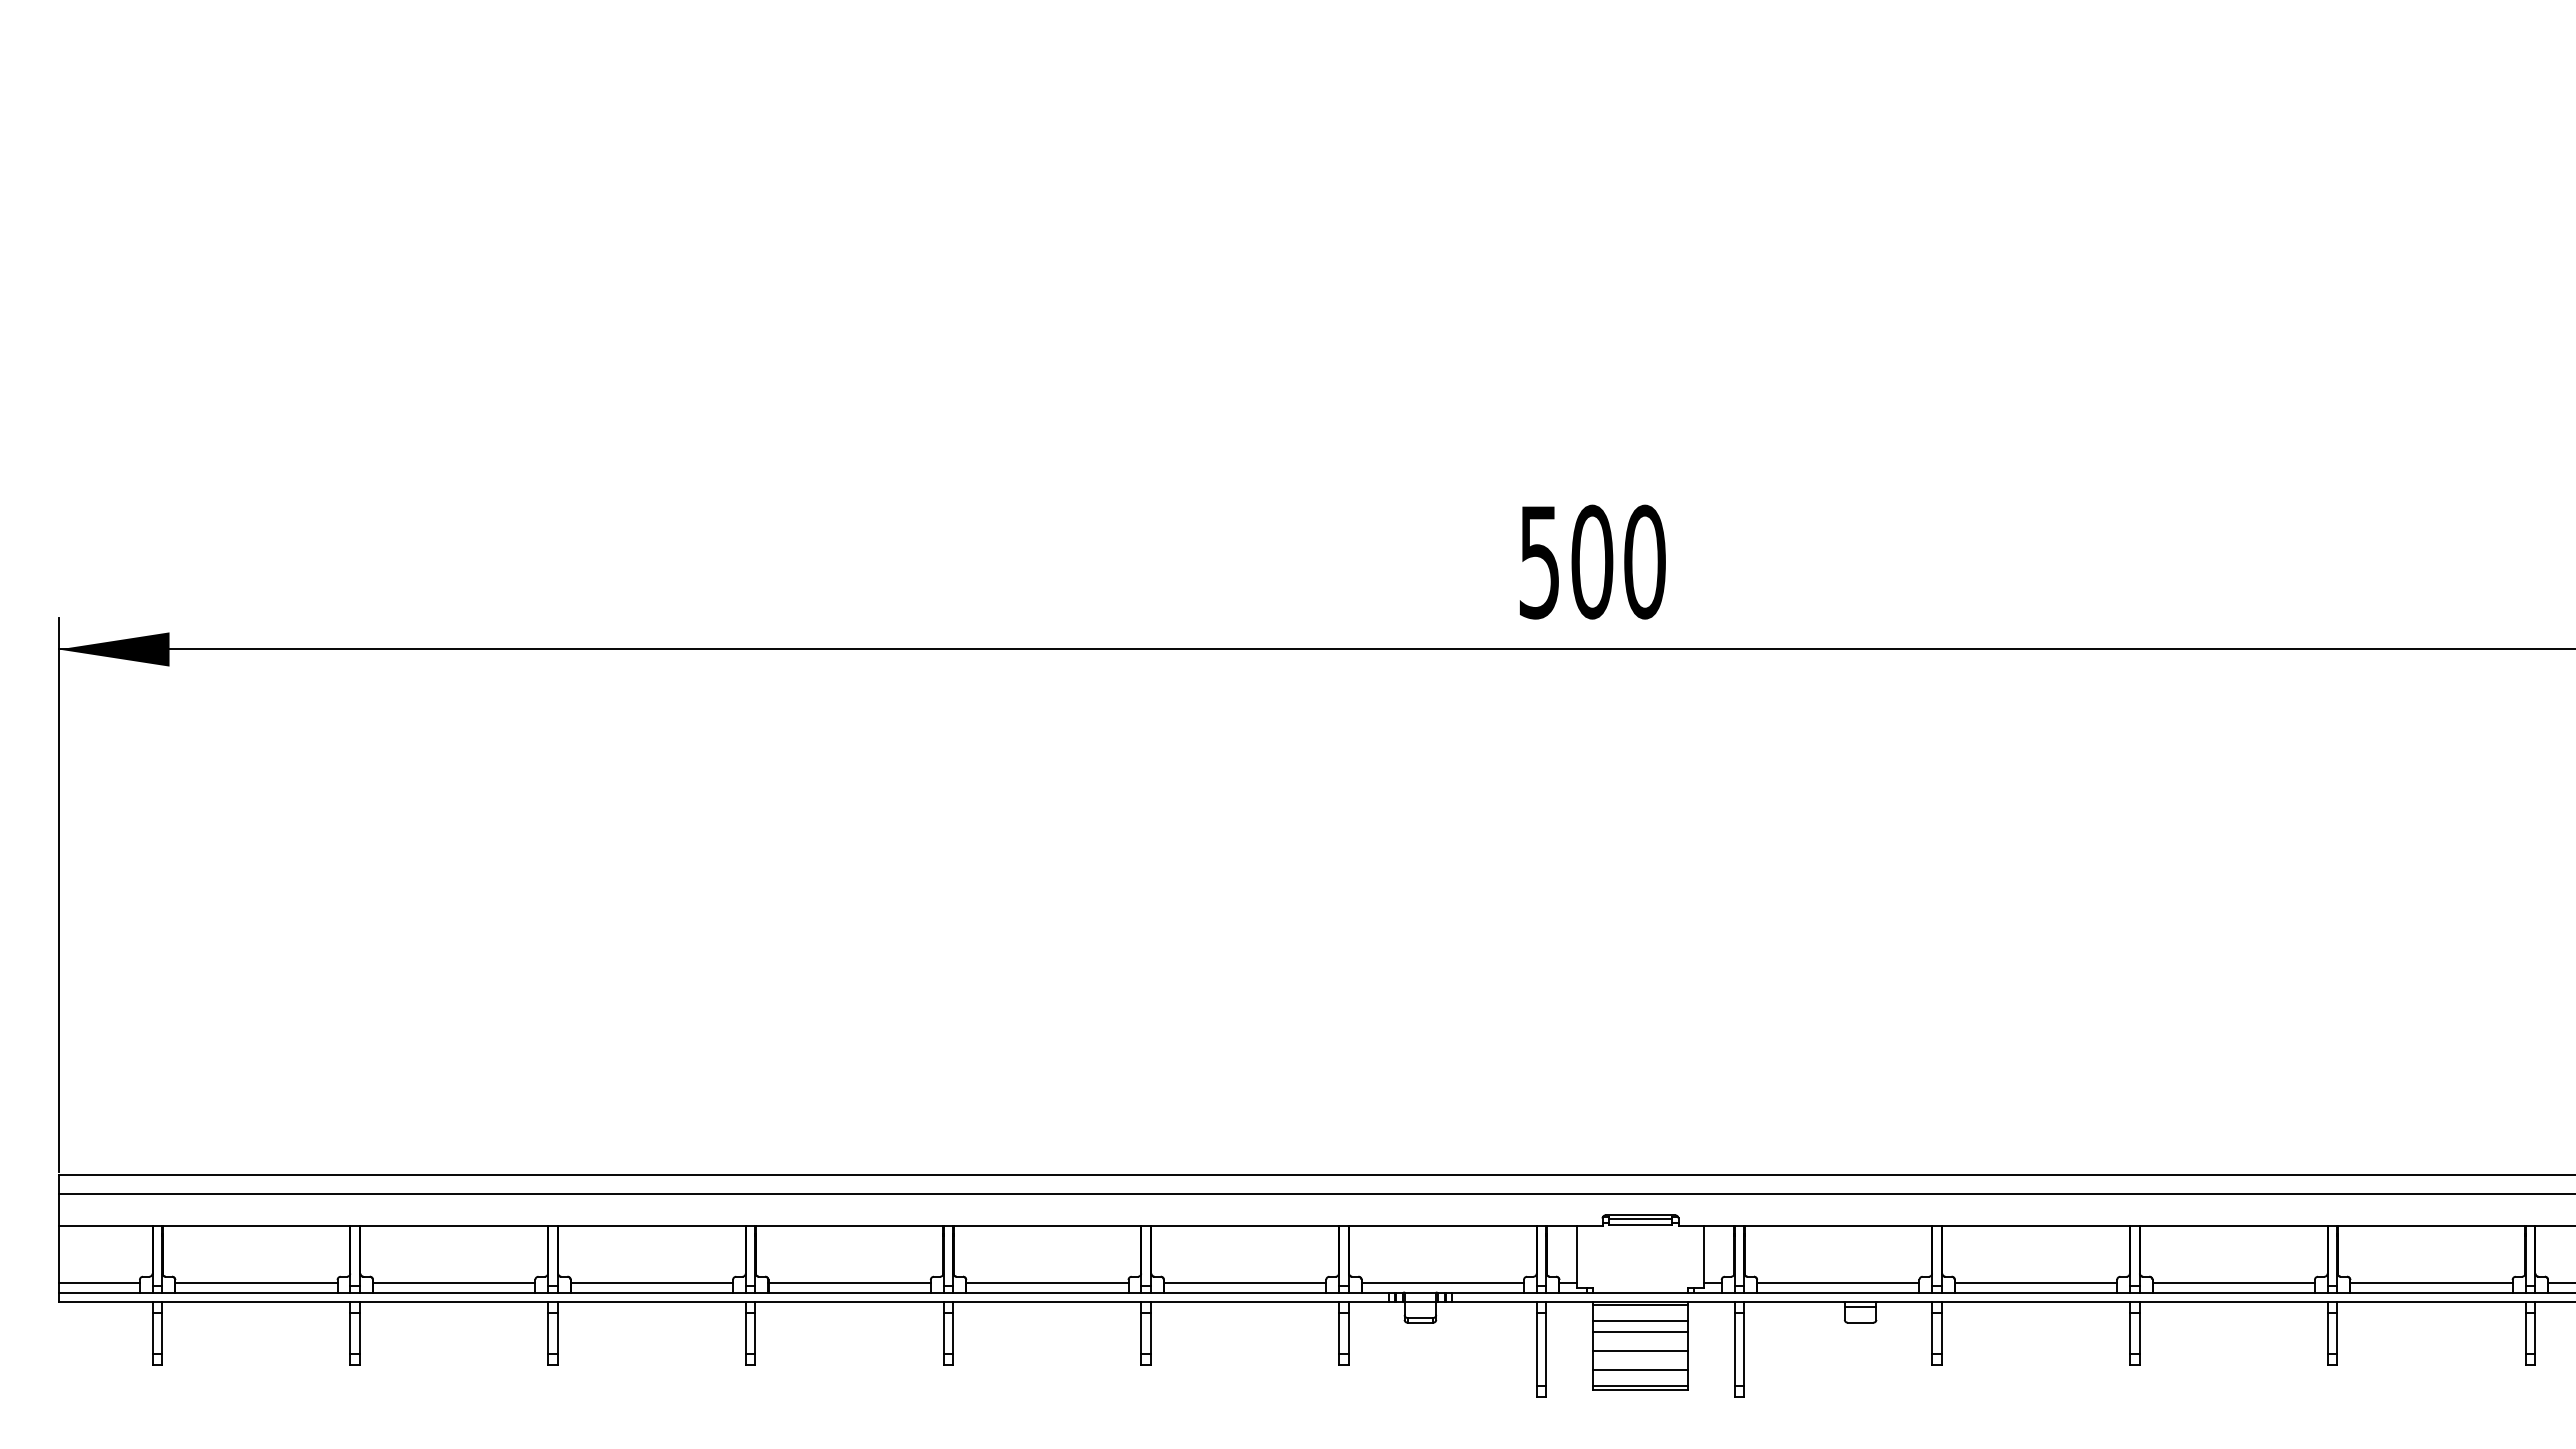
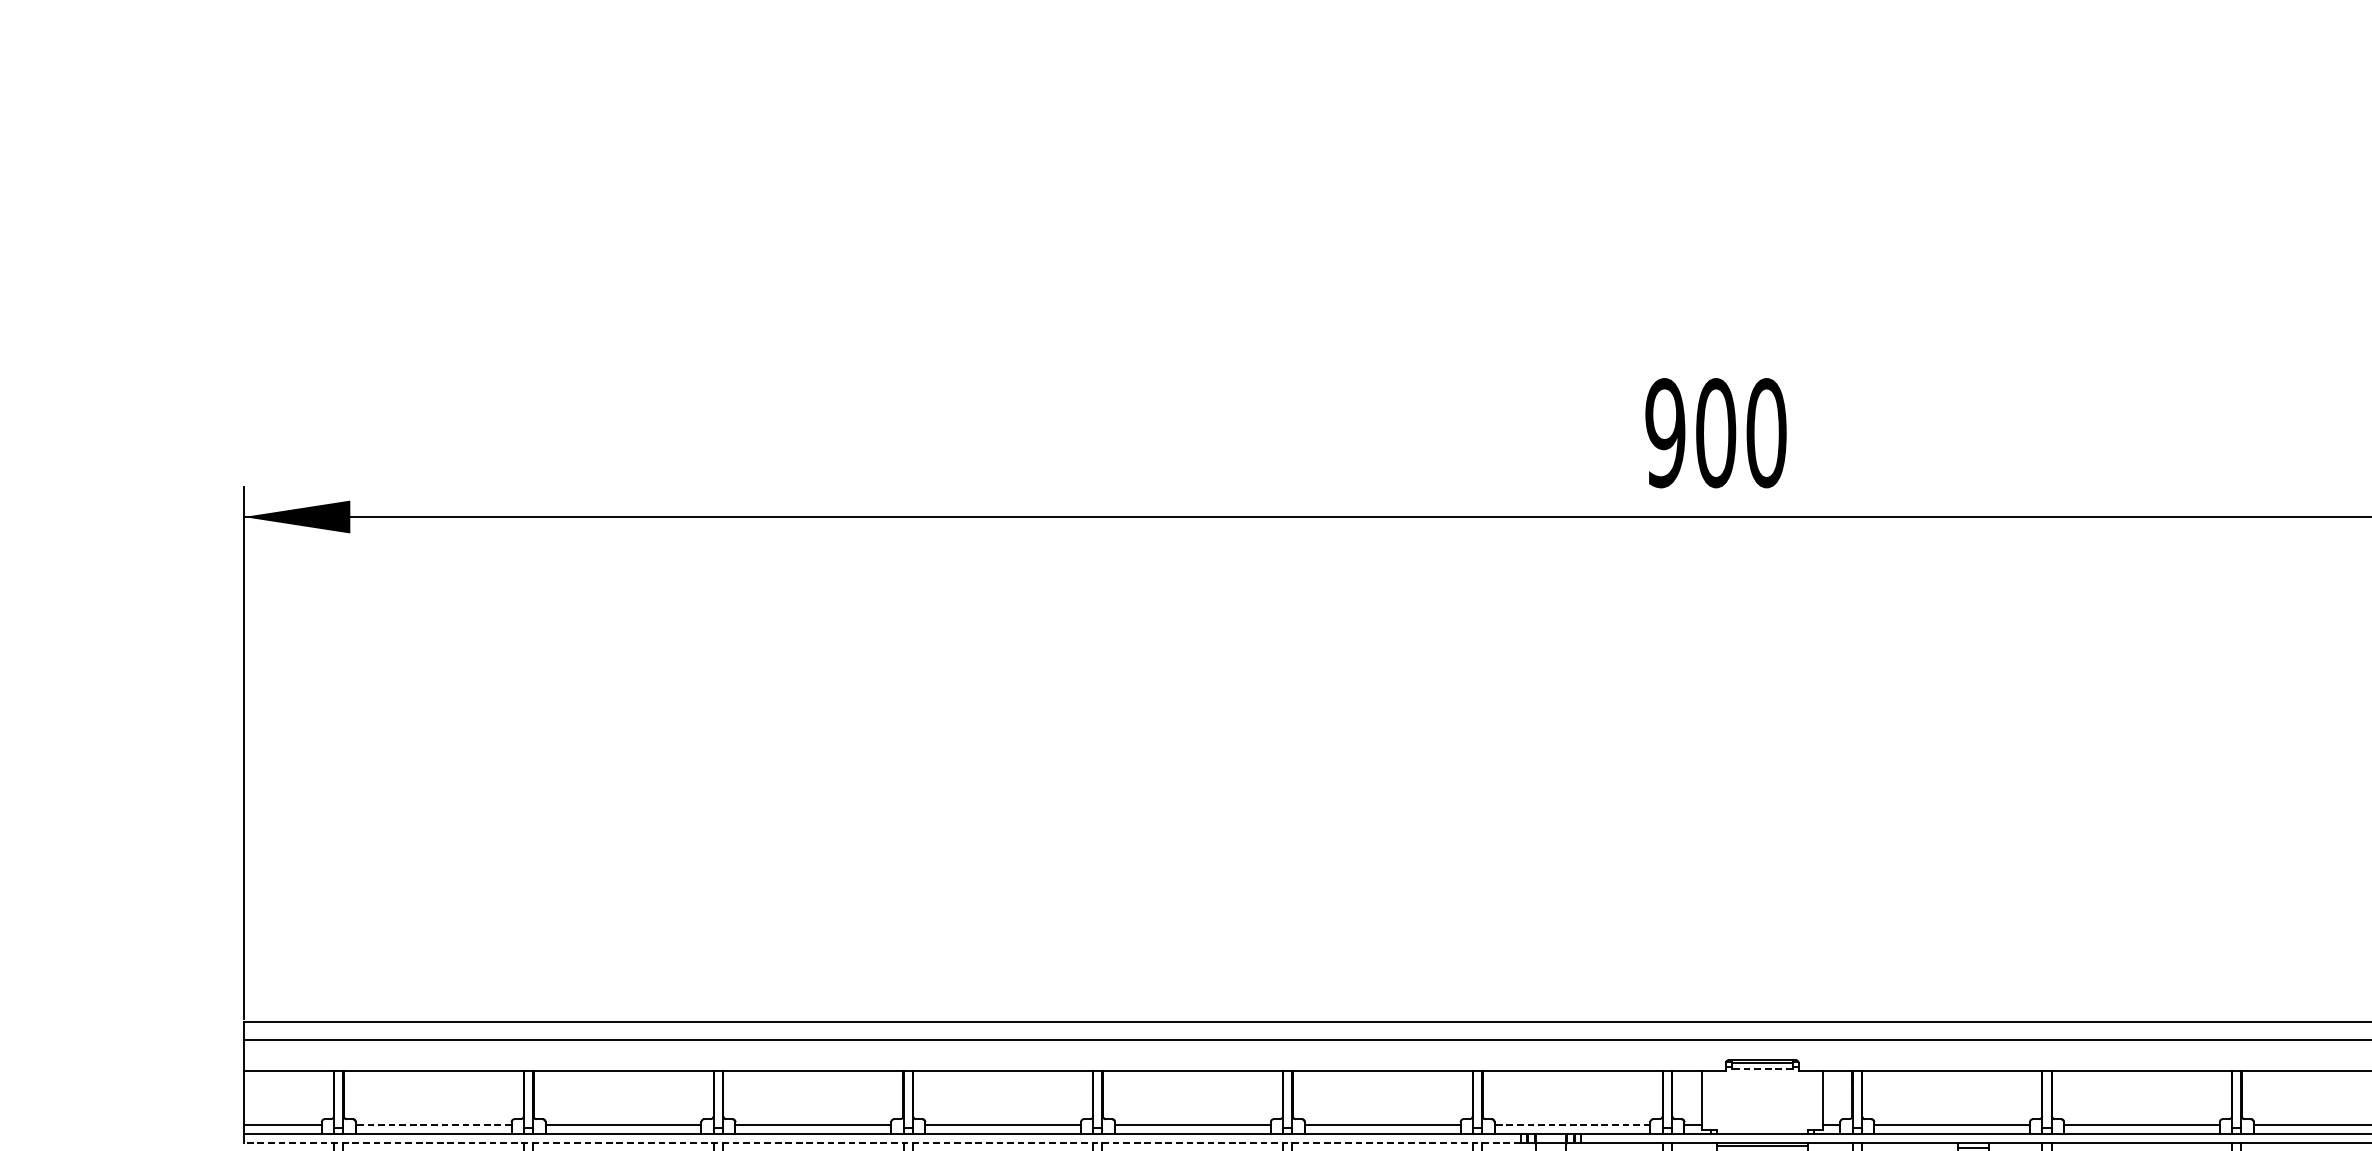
text: (1539, 561) -> (1665, 432), 500 -> 900
line: (1640, 1224) -> (1762, 1068), solid -> dashed
line: (255, 1283) -> (432, 1125), solid -> dashed
line: (1442, 1283) -> (1572, 1125), solid -> dashed
line: (723, 1302) -> (882, 1143), solid -> dashed

